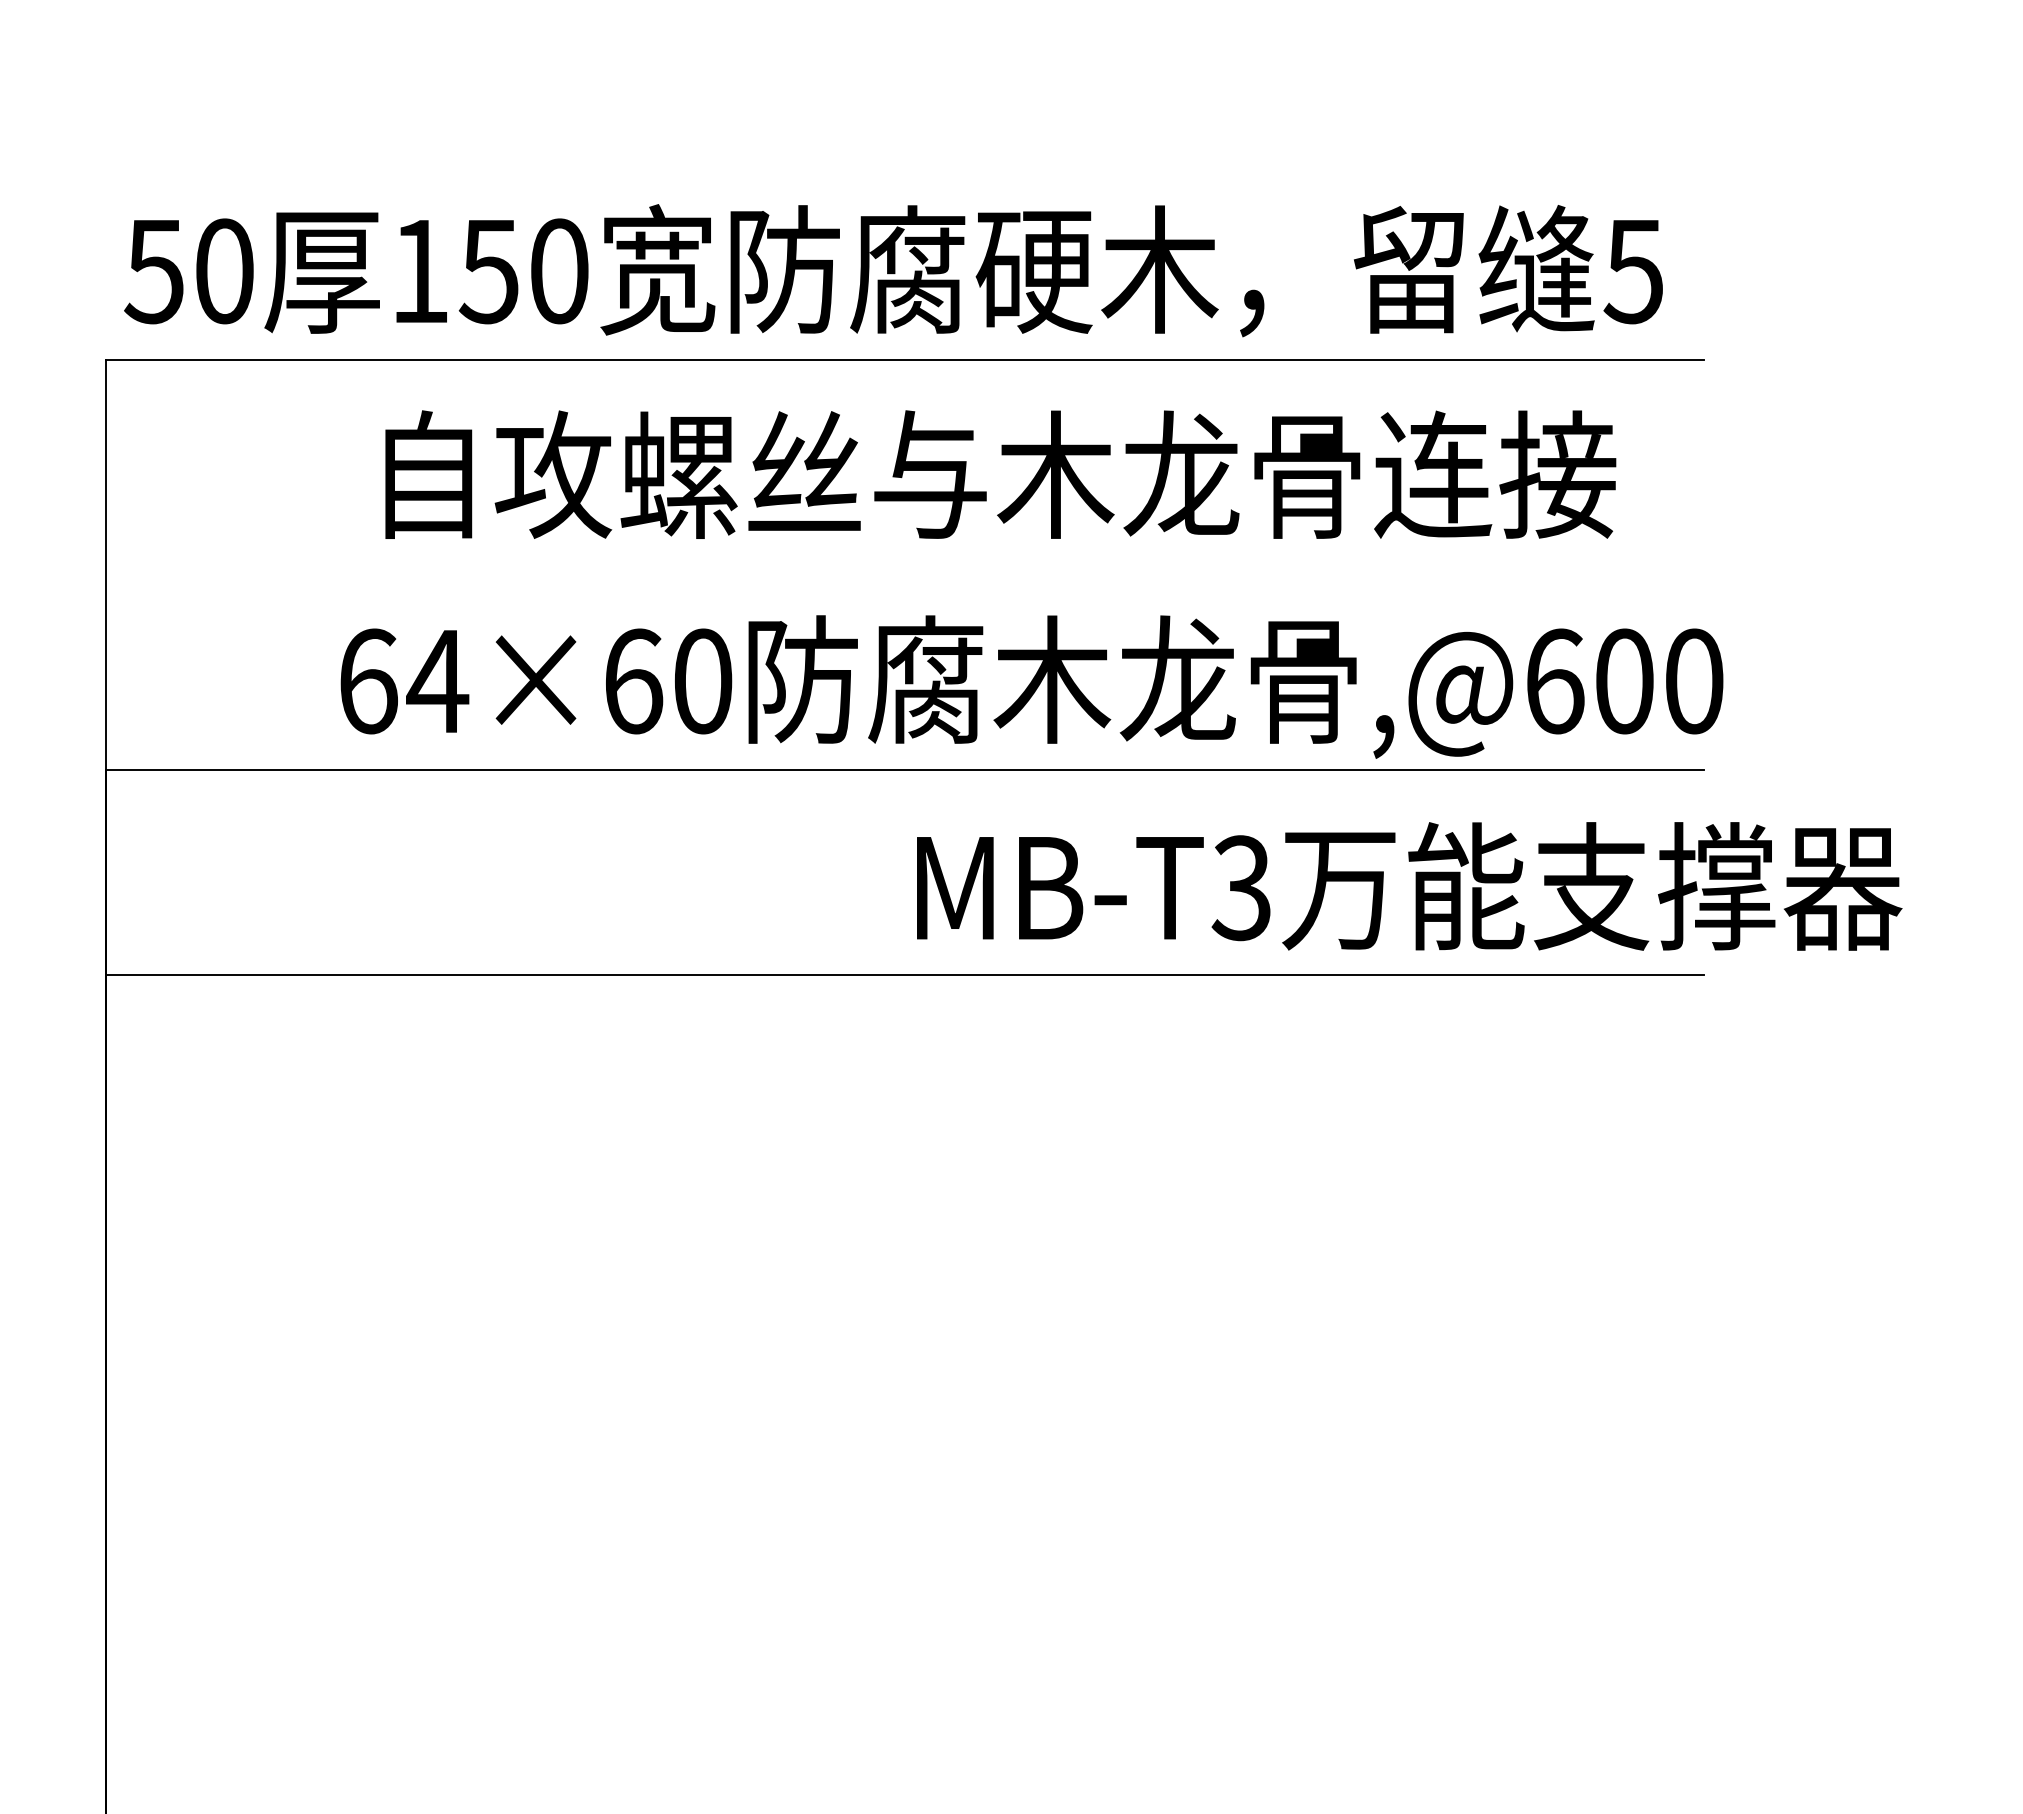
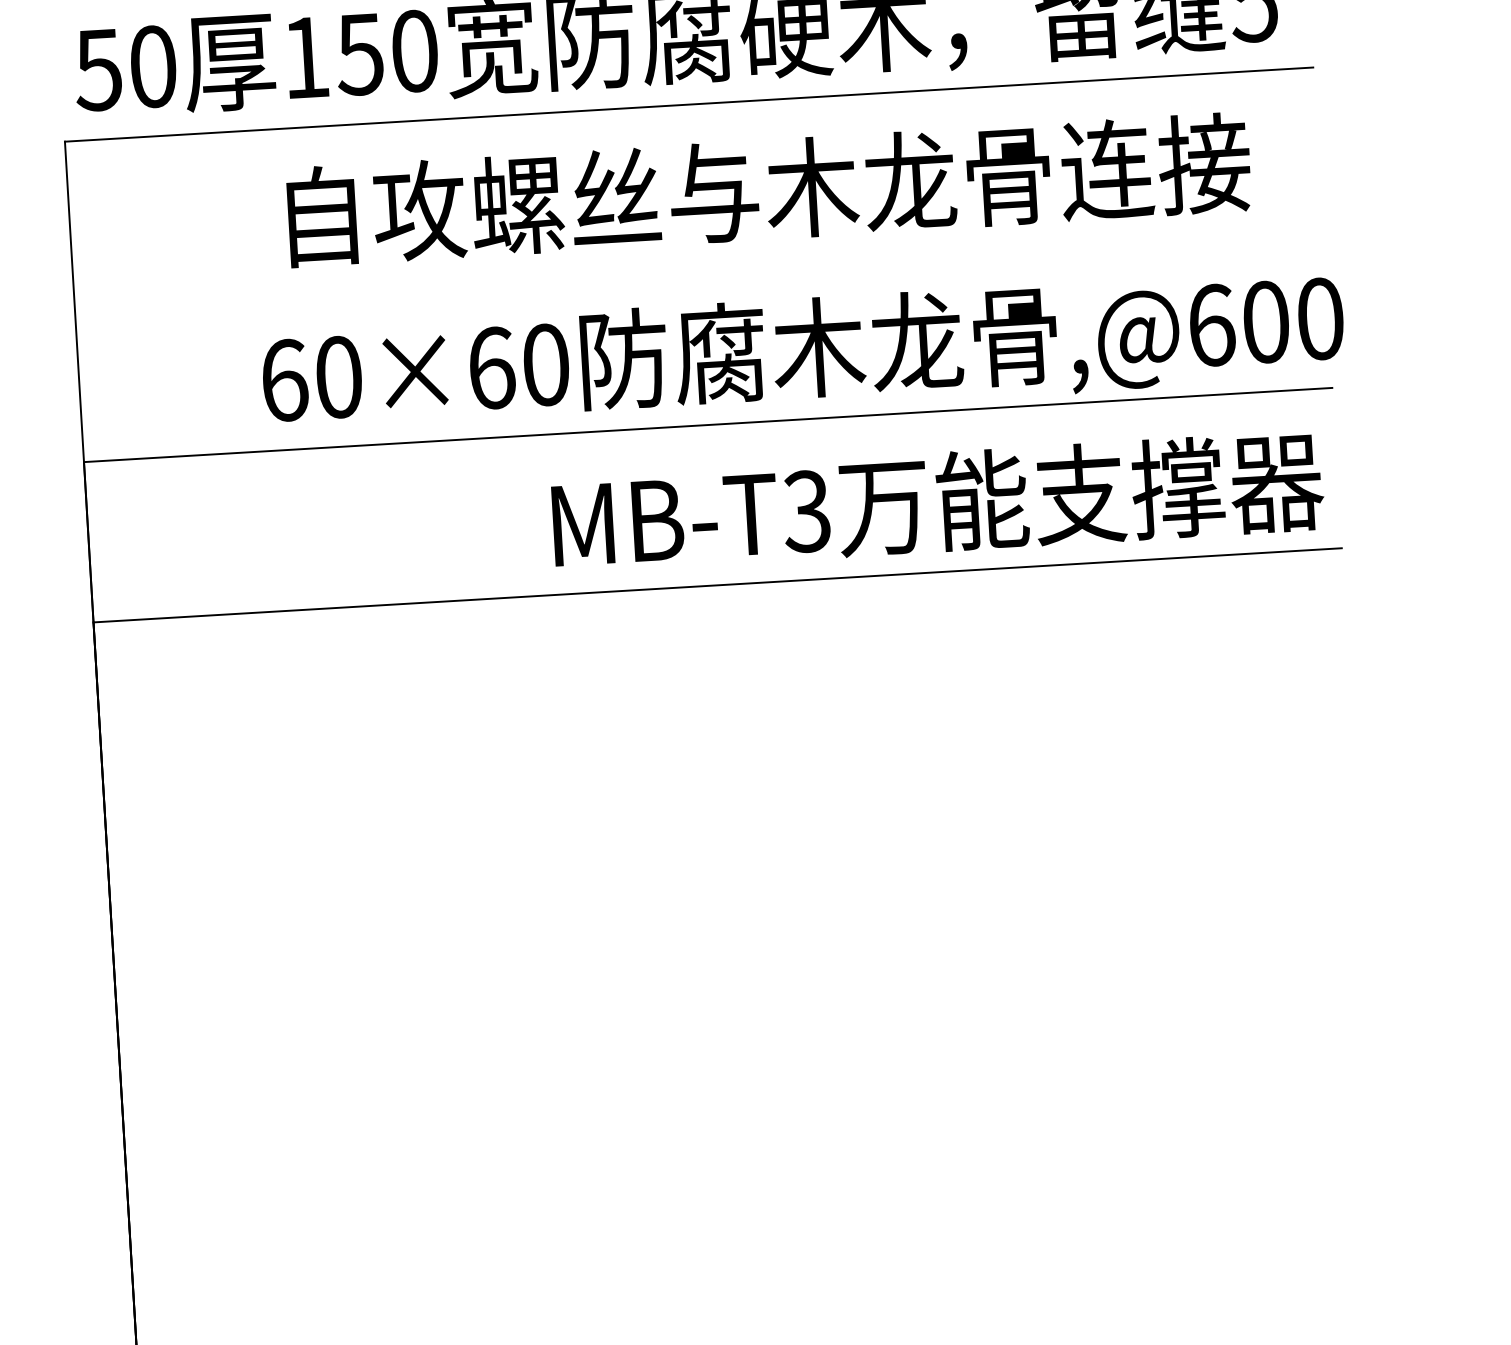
text: (437, 681) -> (338, 377), 64×60 -> 60×60
text: (1409, 886) -> (938, 502), moved

